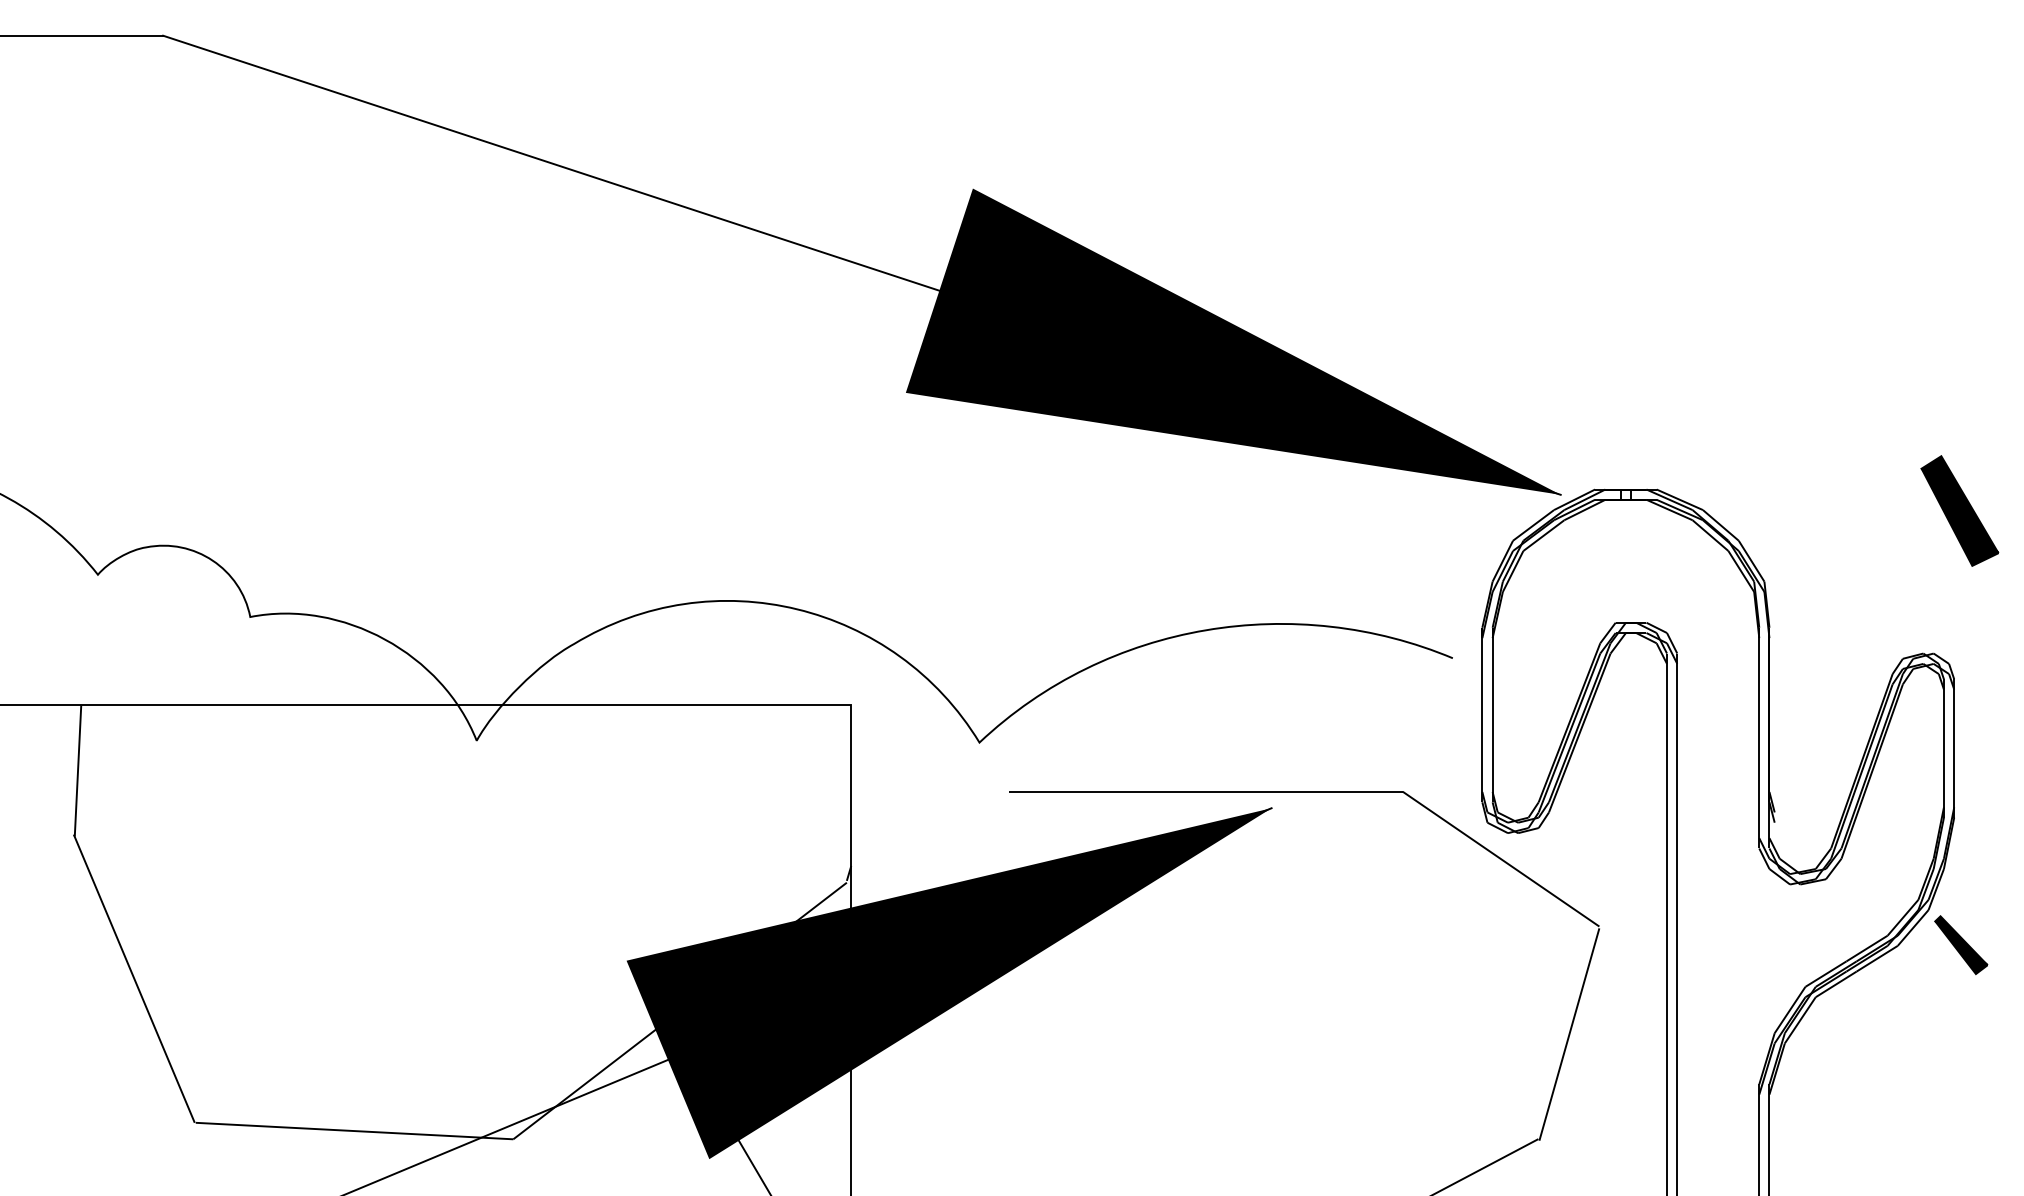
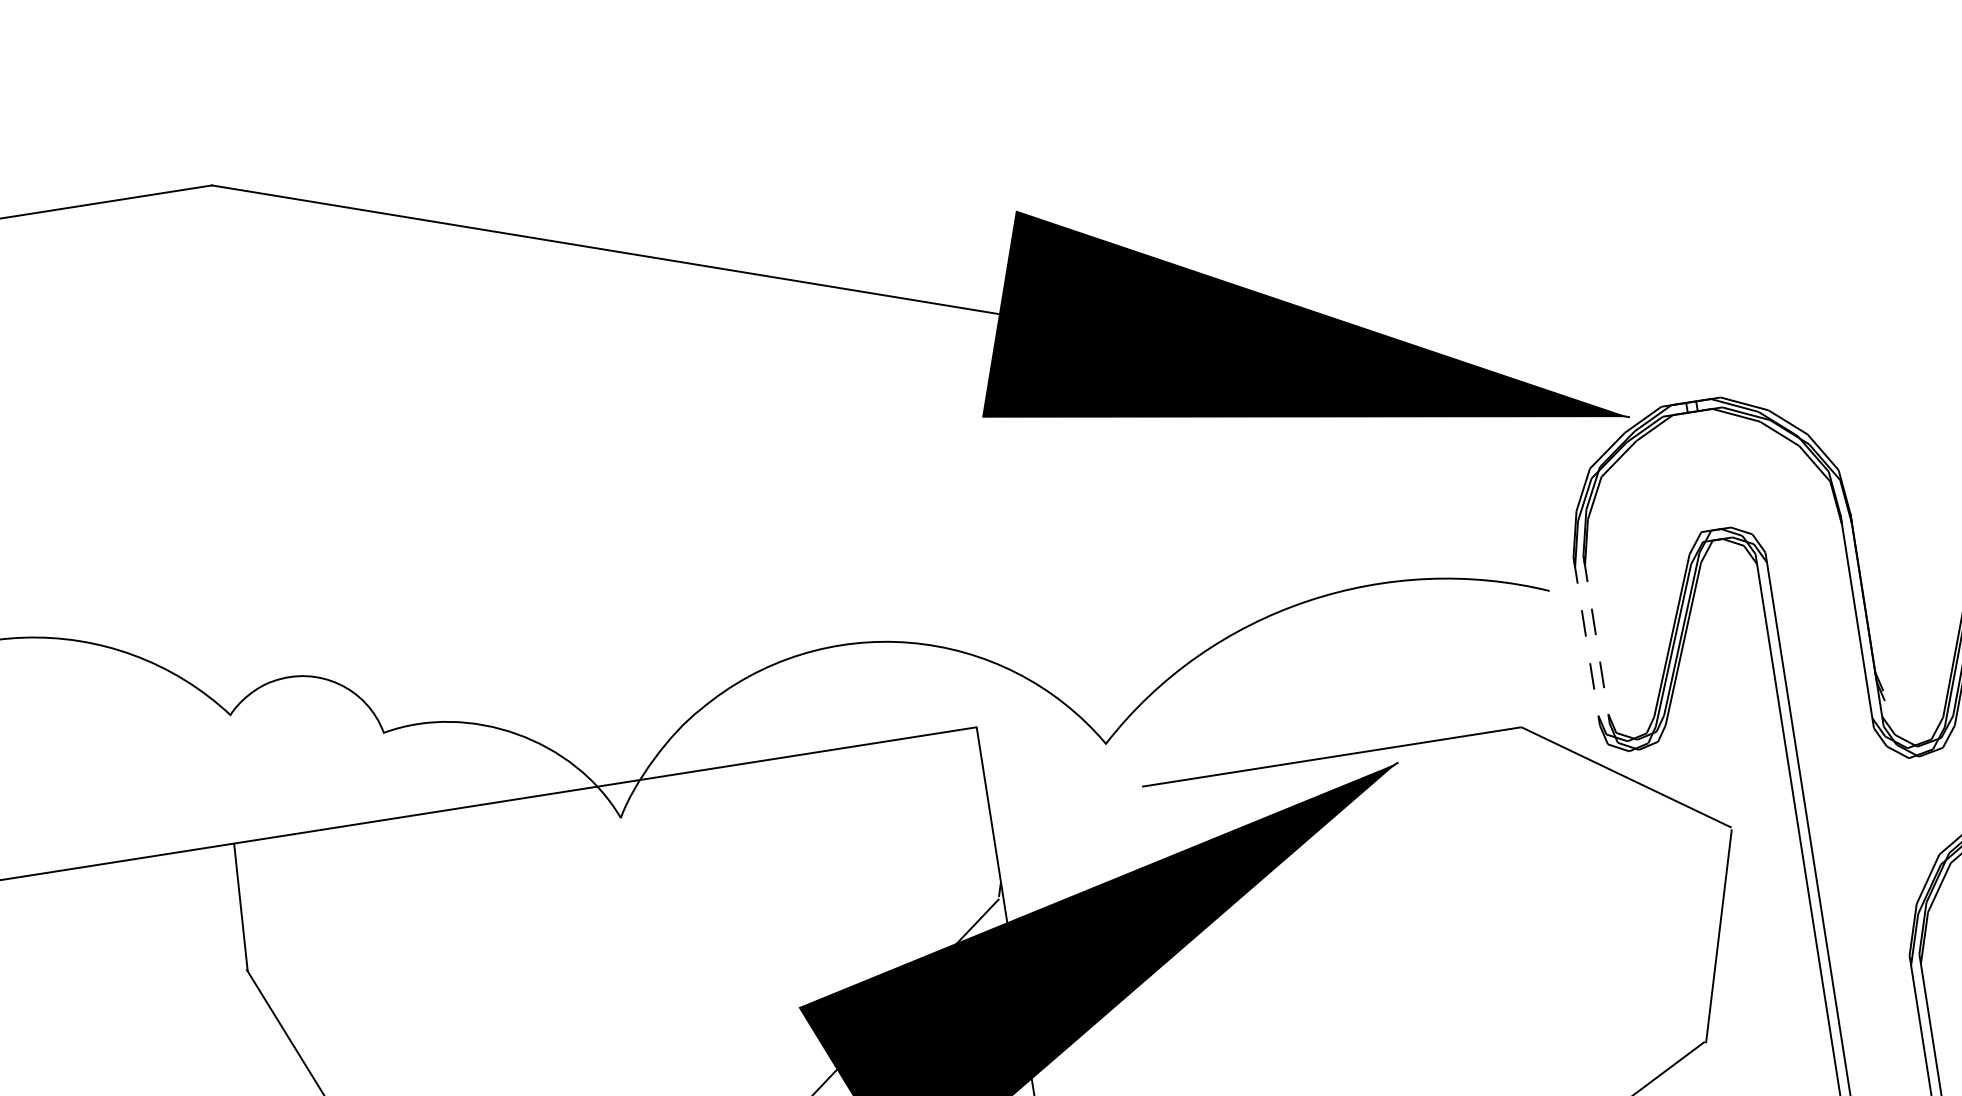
line: (1482, 715) -> (1586, 641), solid -> dashed
line: (1492, 715) -> (1596, 640), solid -> dashed

